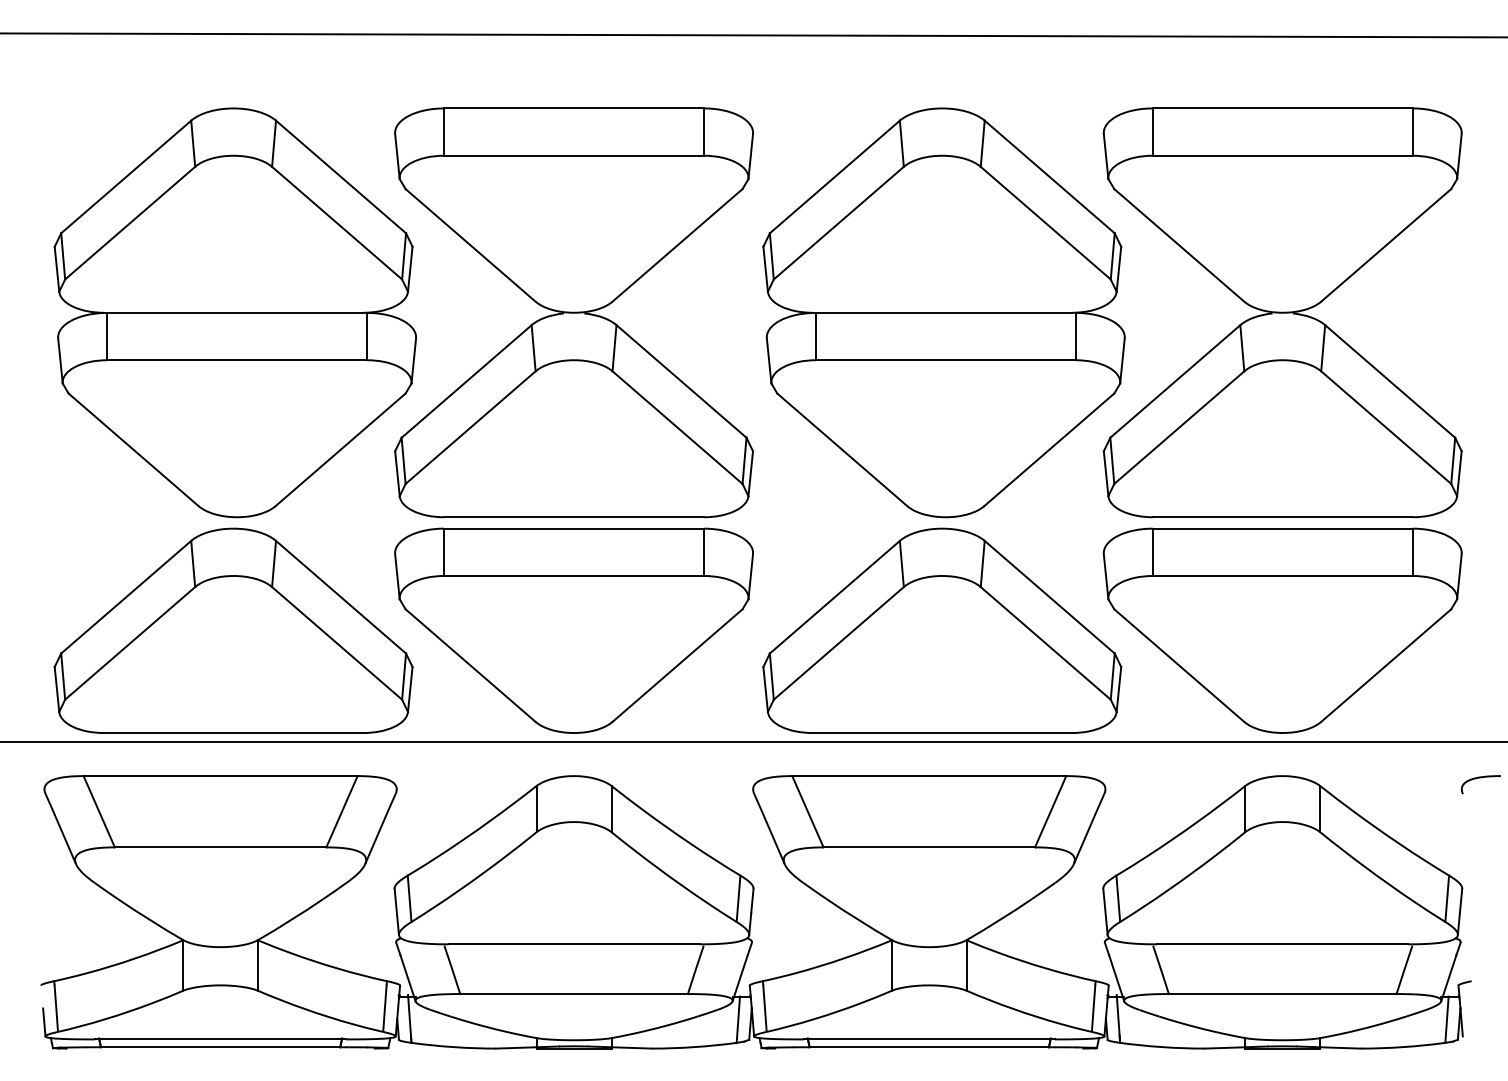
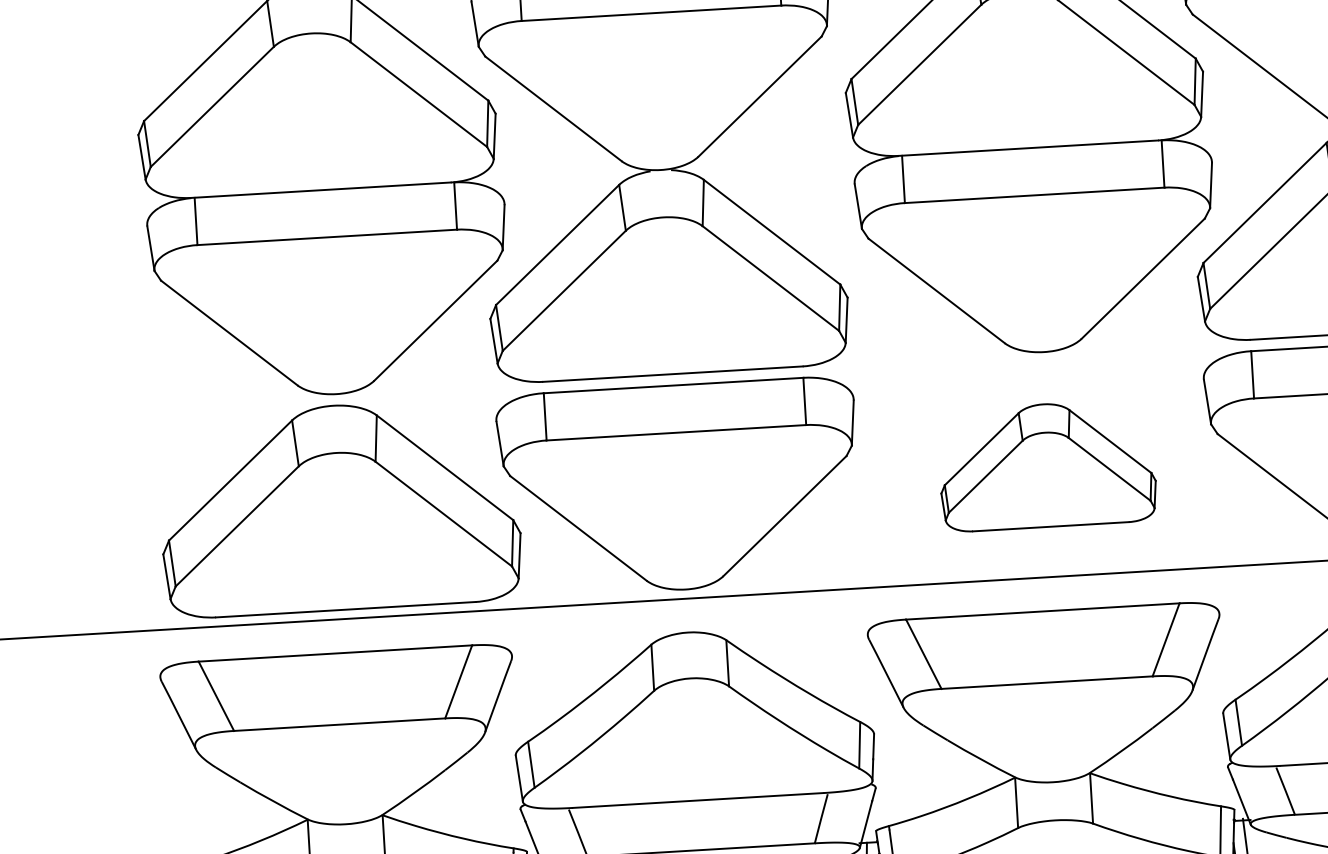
part: (942, 630) -> (1047, 465), size x0.6

